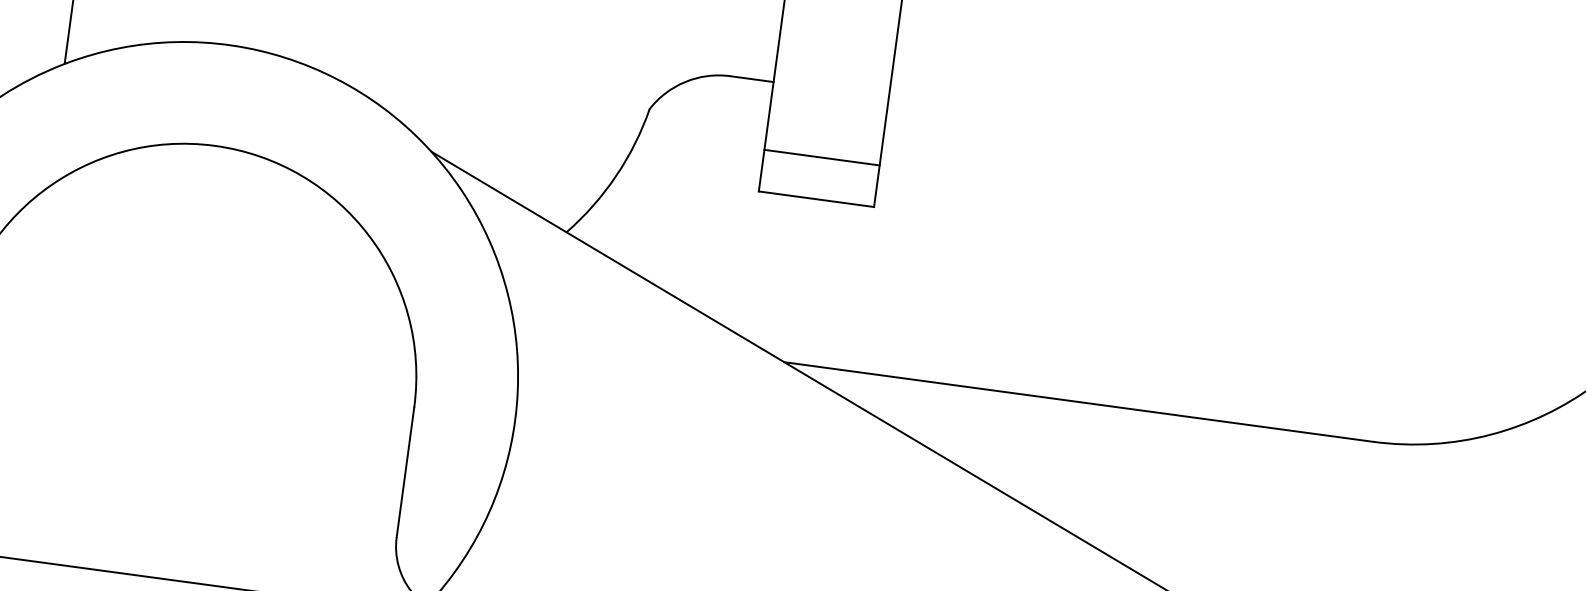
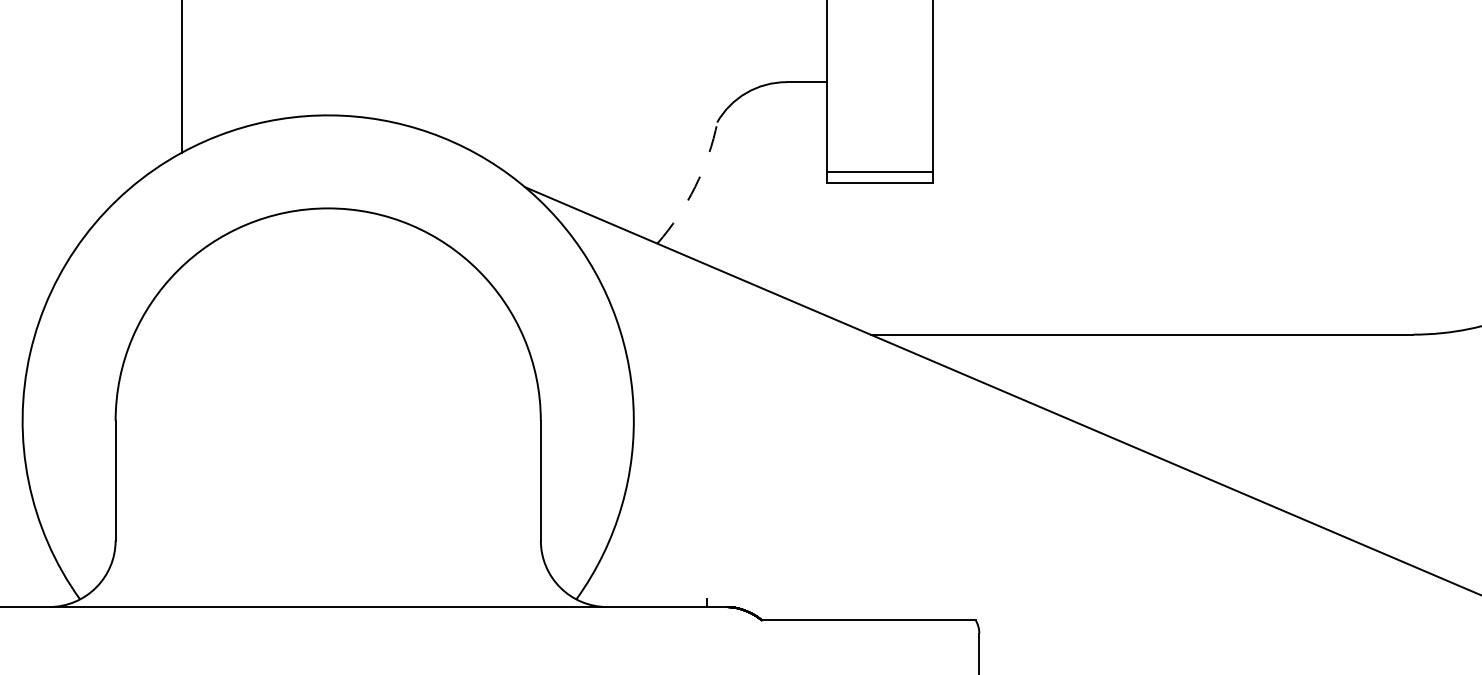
line: (821, 157) -> (879, 171), moved
arc: (616, 175) -> (695, 186), solid -> dashed

